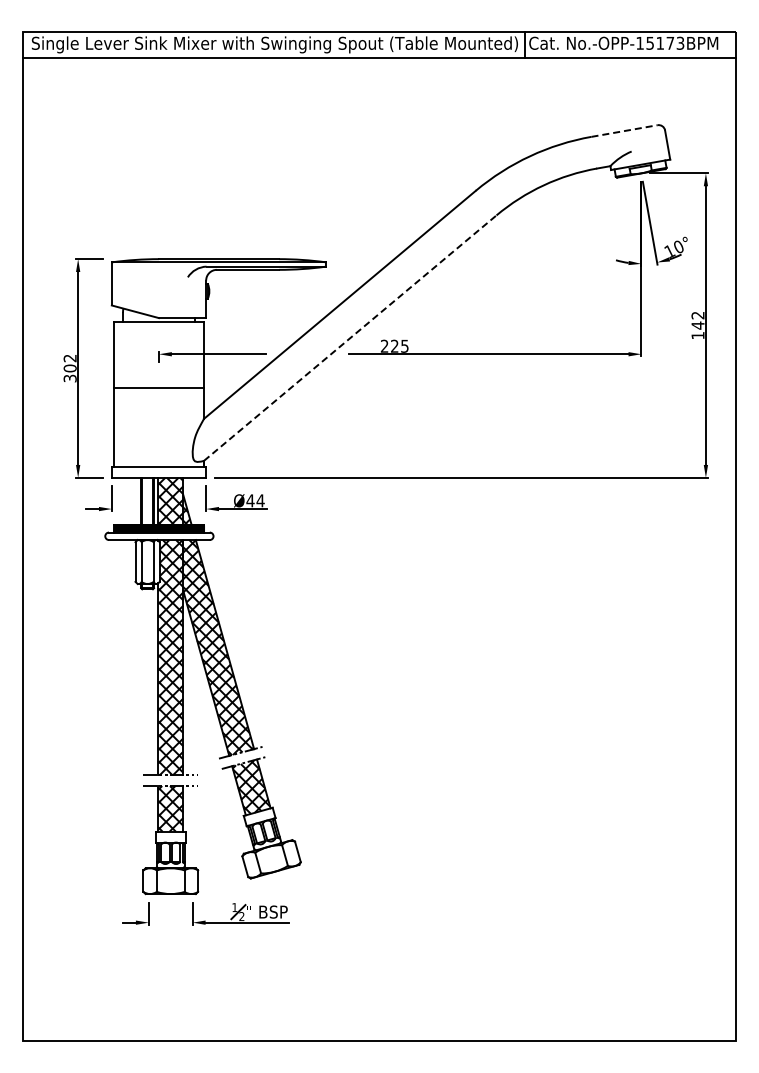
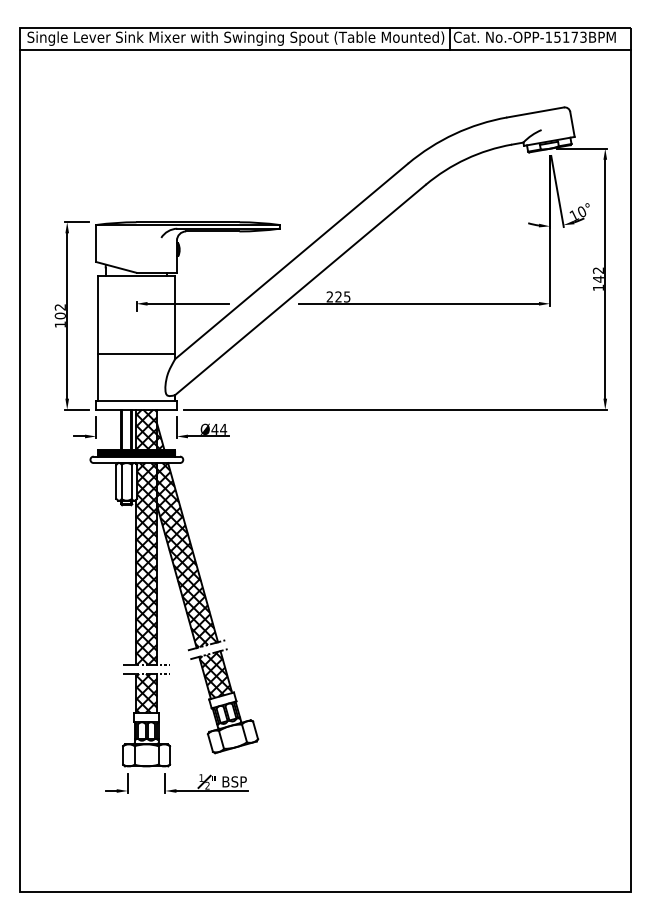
line: (624, 131) -> (535, 112), dashed -> solid
line: (350, 338) -> (300, 290), dashed -> solid
text: (69, 378) -> (59, 324), 302 -> 102
line: (158, 388) -> (136, 353), moved

